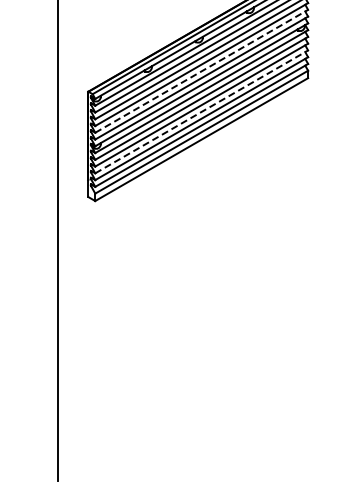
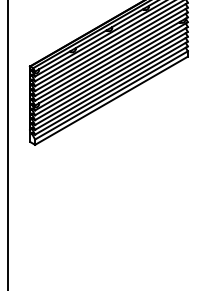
line: (201, 71) -> (111, 51), dashed -> solid
line: (201, 111) -> (111, 80), dashed -> solid

